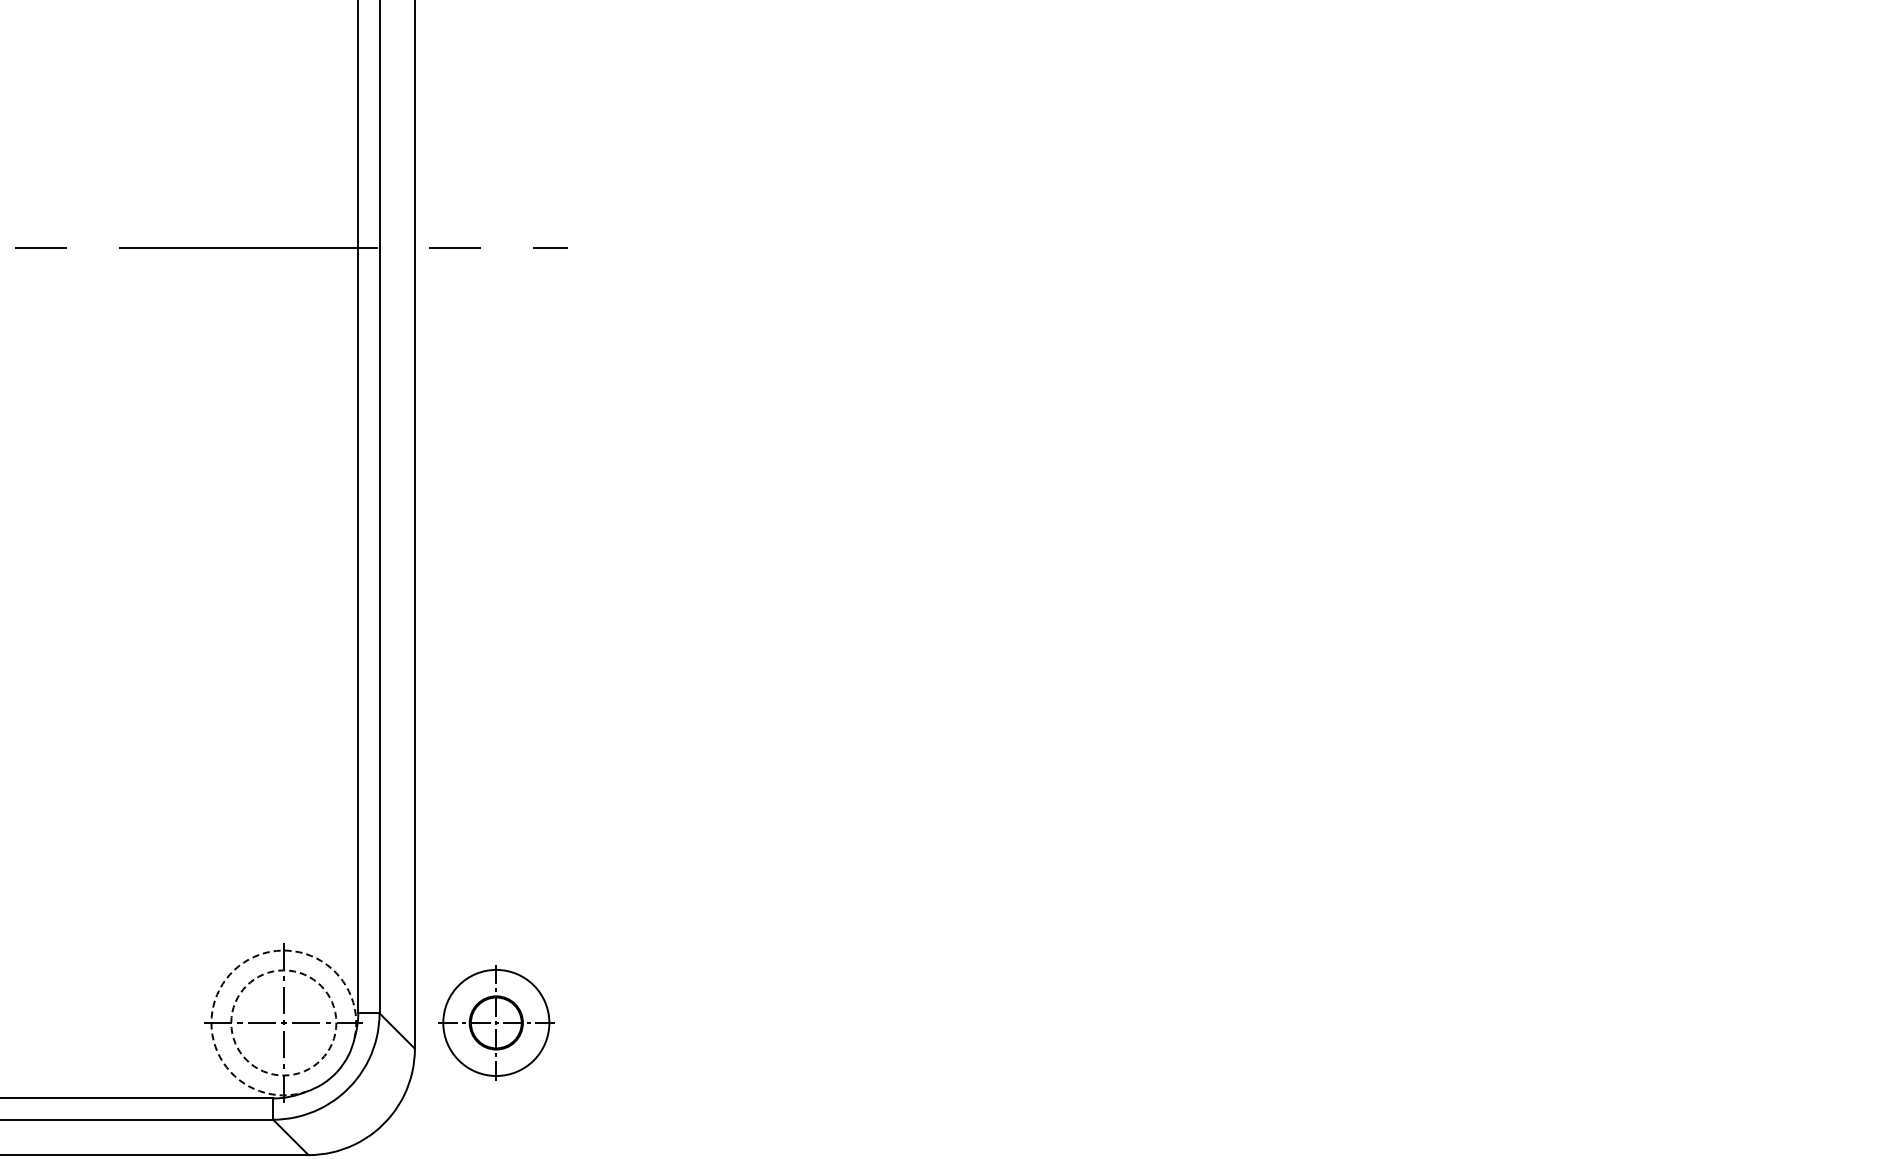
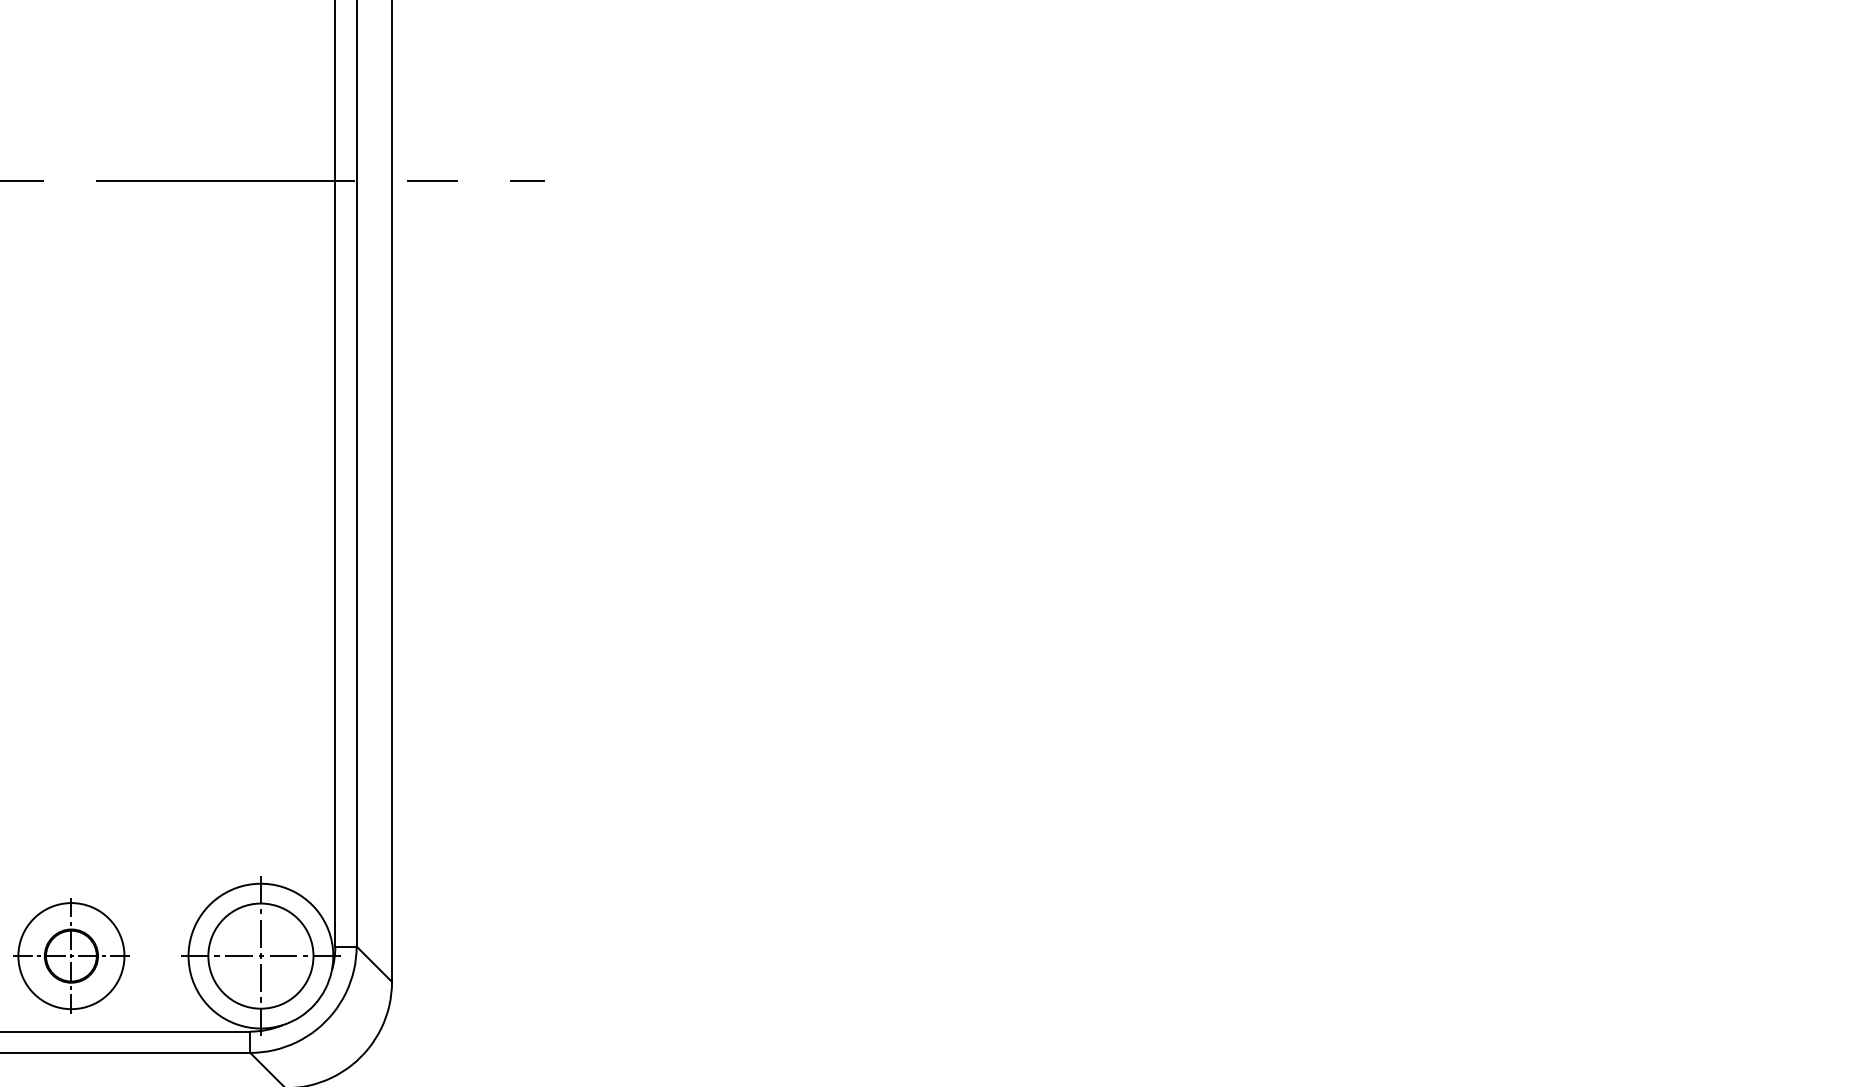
arc: (230, 974) -> (207, 907), dashed -> solid
circle: (283, 1022) -> (260, 955), dashed -> solid
part: (496, 1022) -> (71, 955), moved

